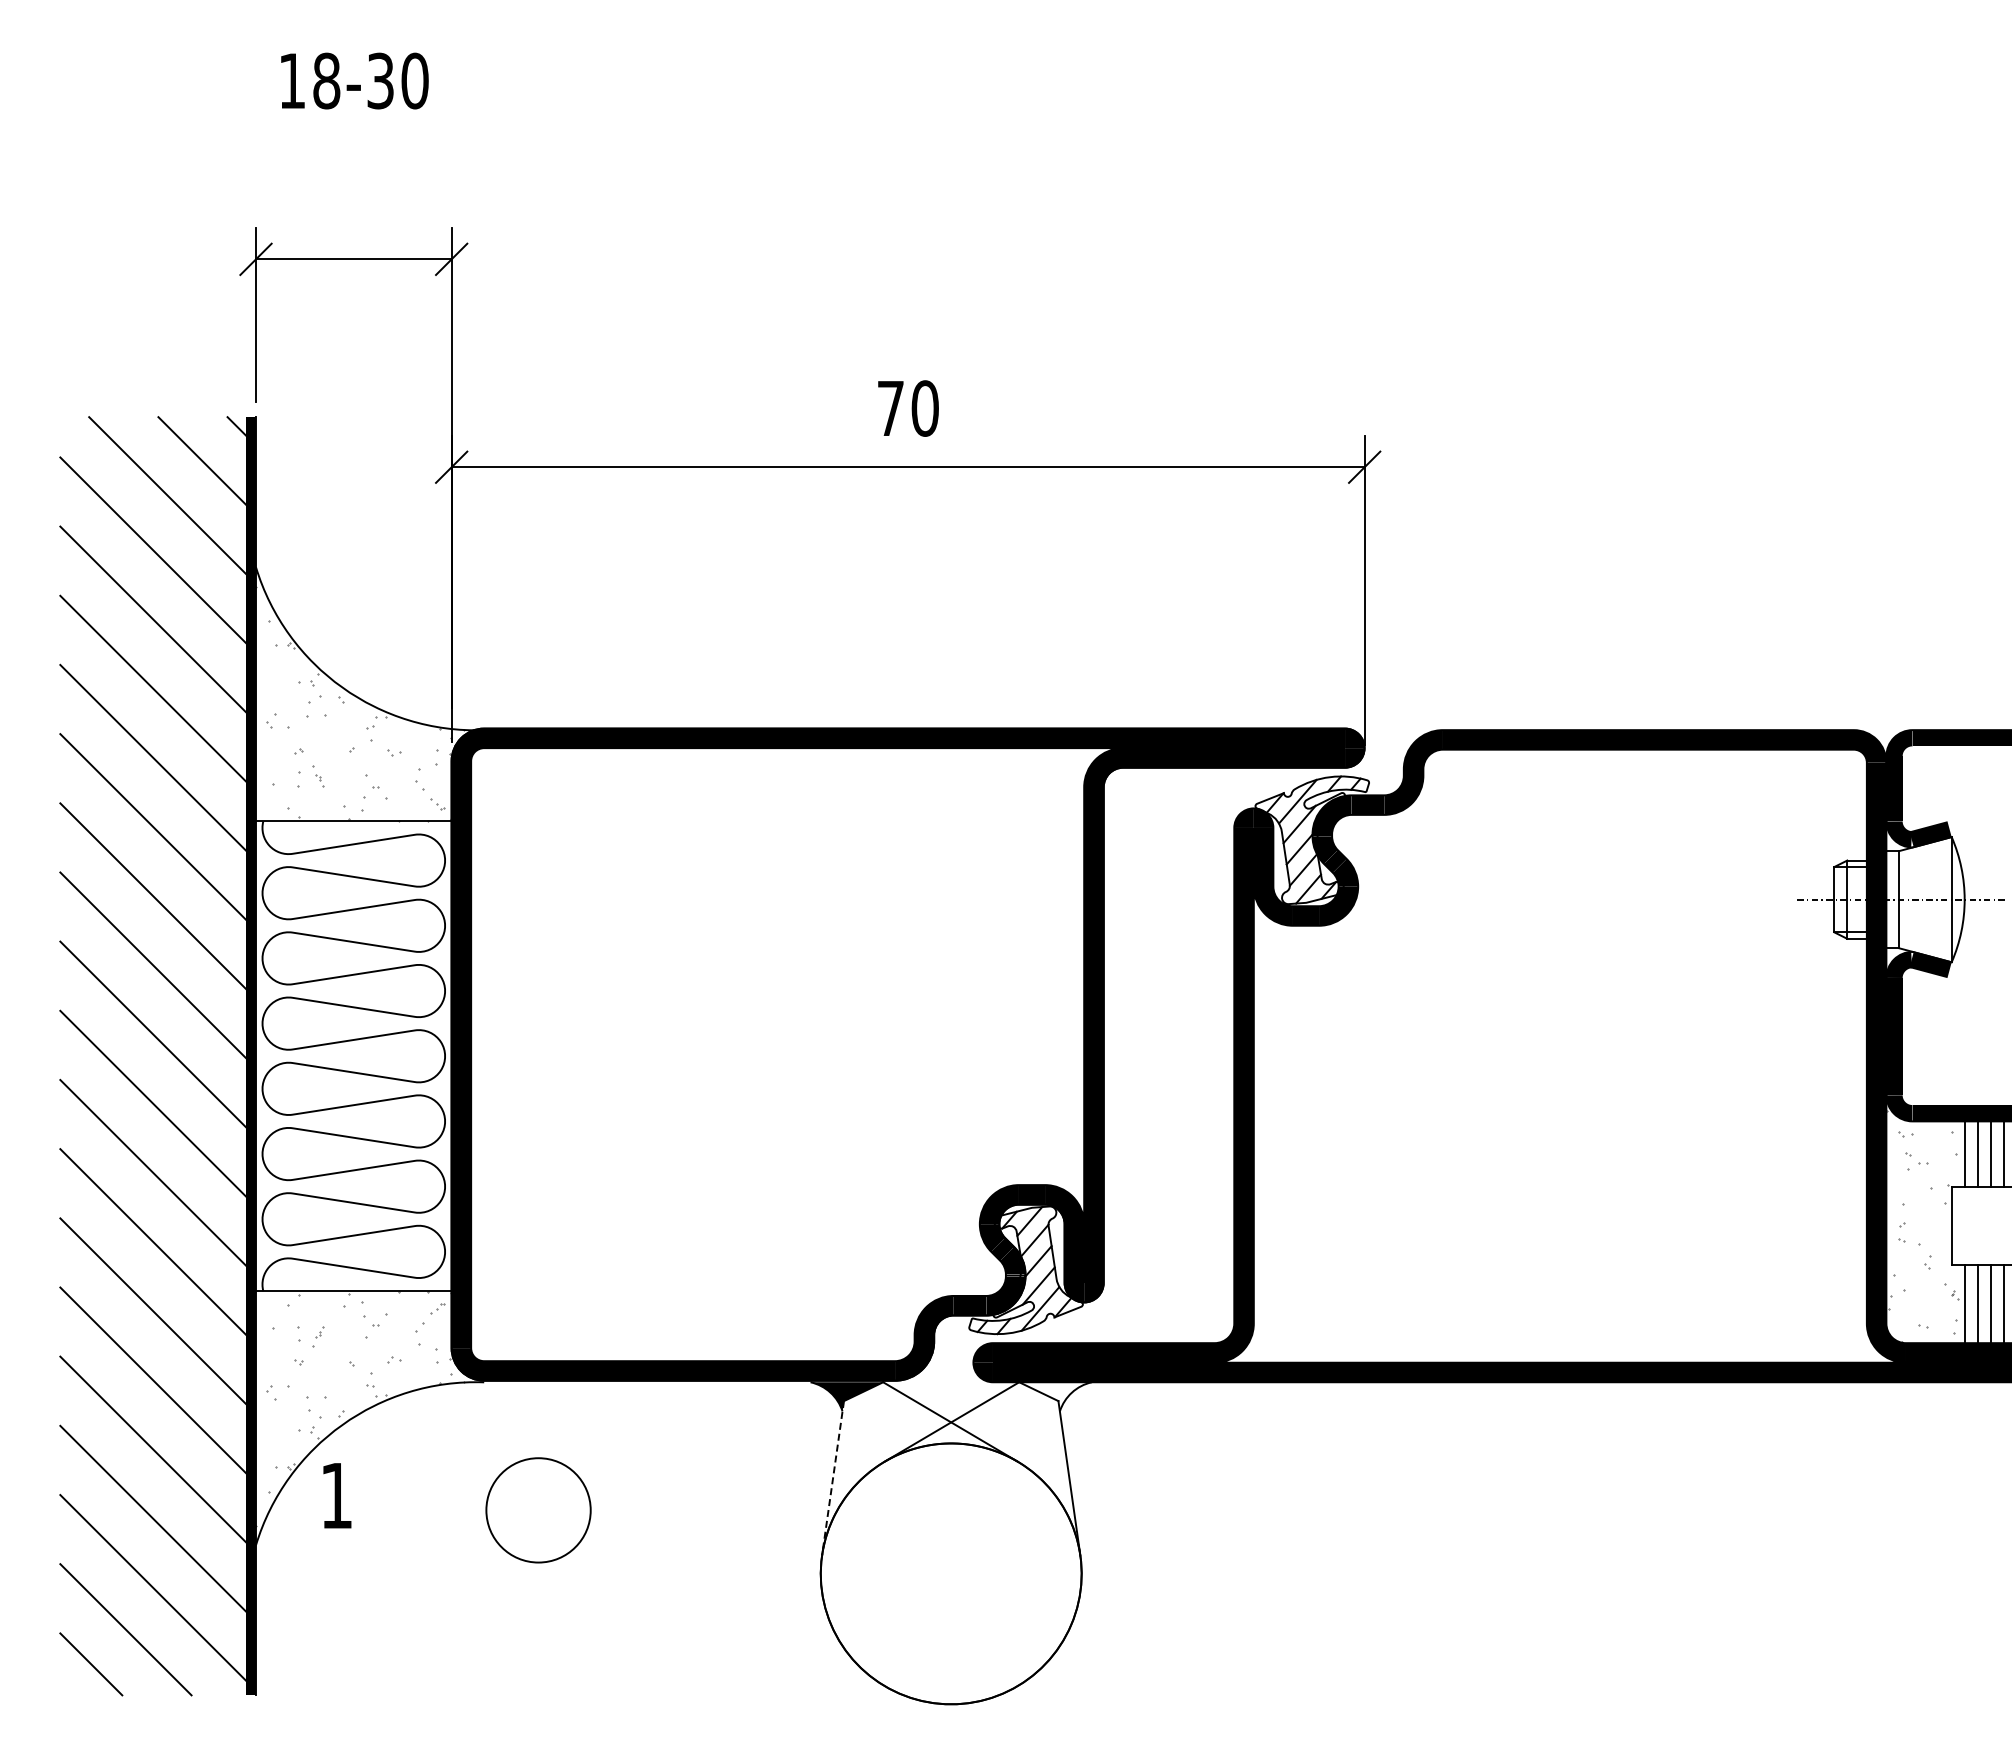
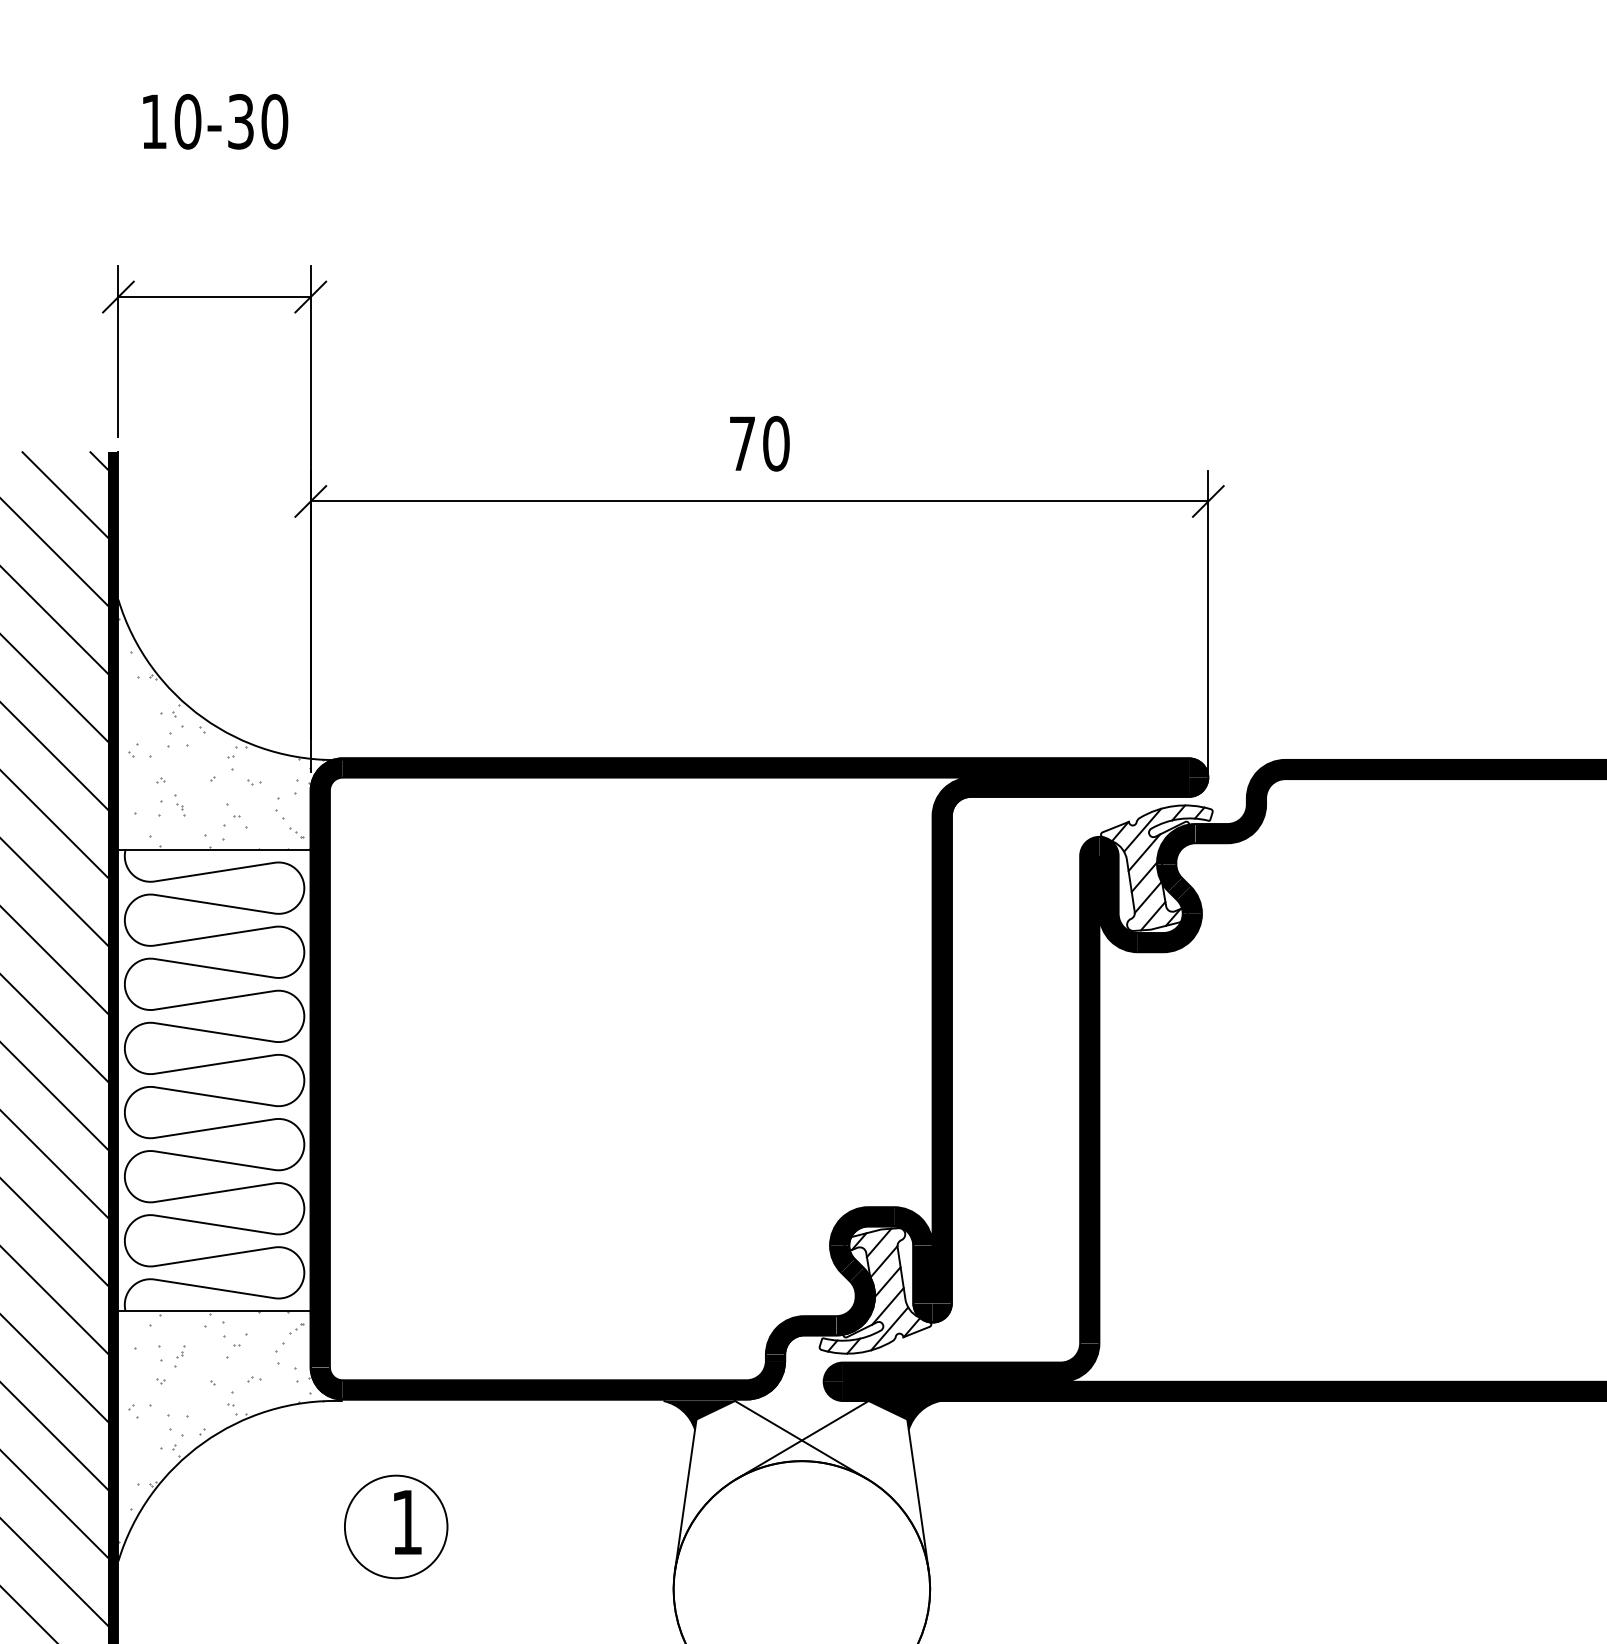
text: (326, 81) -> (187, 122), 18-30 -> 10-30
fill: (1055, 1396) -> (904, 1415), added
line: (833, 1478) -> (686, 1495), dashed -> solid
text: (337, 1495) -> (407, 1522), moved

